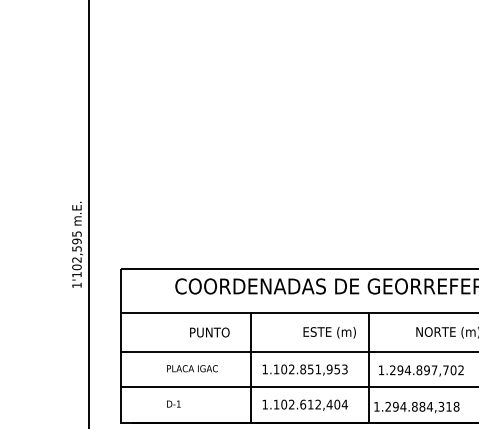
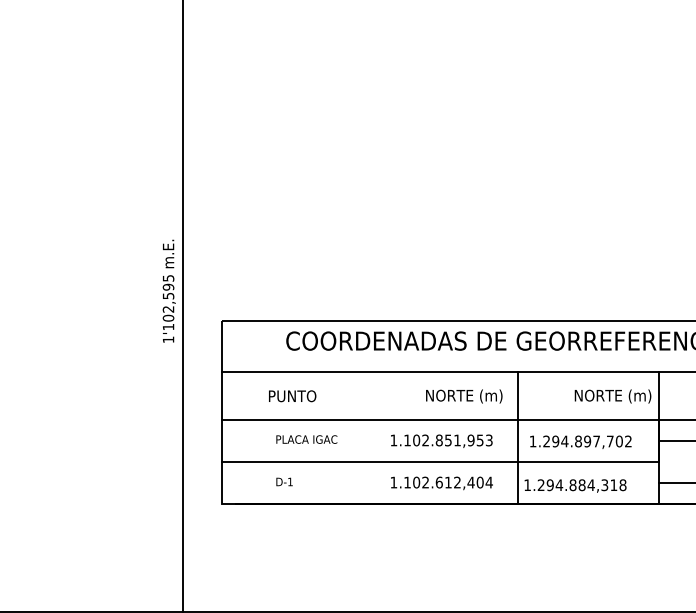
text: (304, 331) -> (440, 395), ESTE (m) -> NORTE (m)
text: (209, 332) -> (292, 396), moved
line: (250, 367) -> (376, 438), removed

